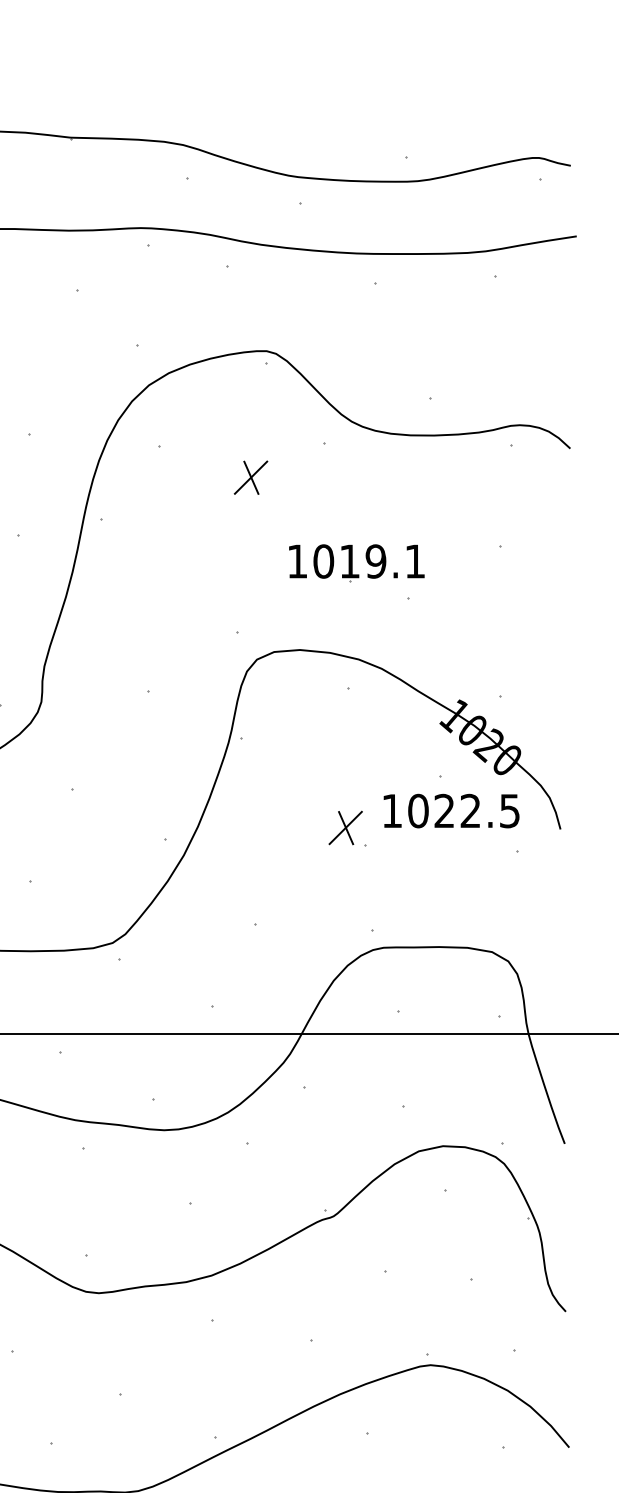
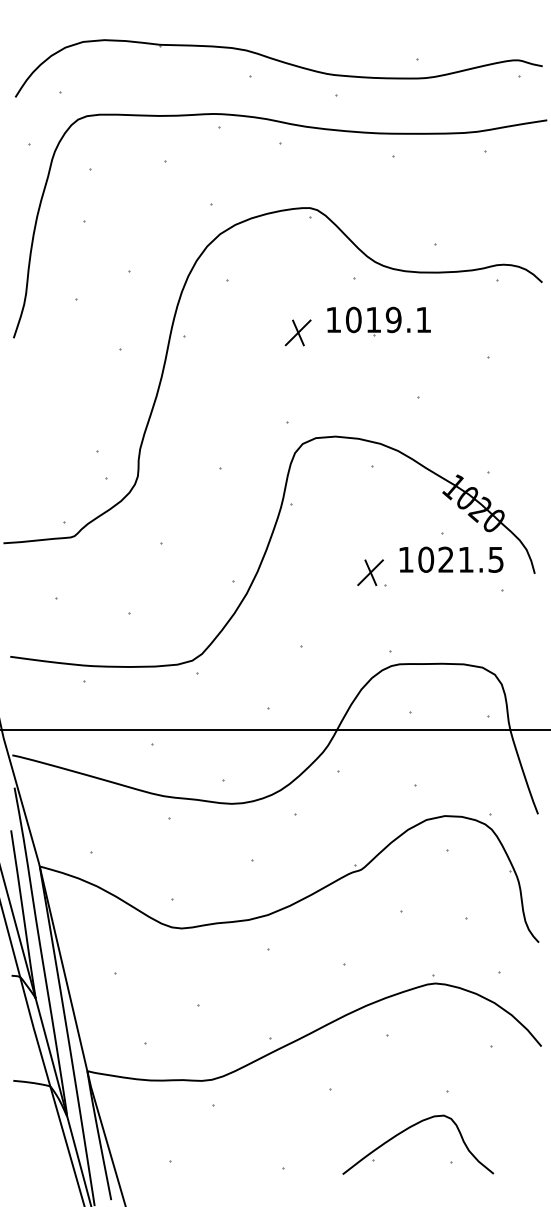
part: (250, 477) -> (297, 332), moved
part: (356, 563) -> (378, 321), moved
text: (469, 810) -> (465, 559), 1022.5 -> 1021.5

